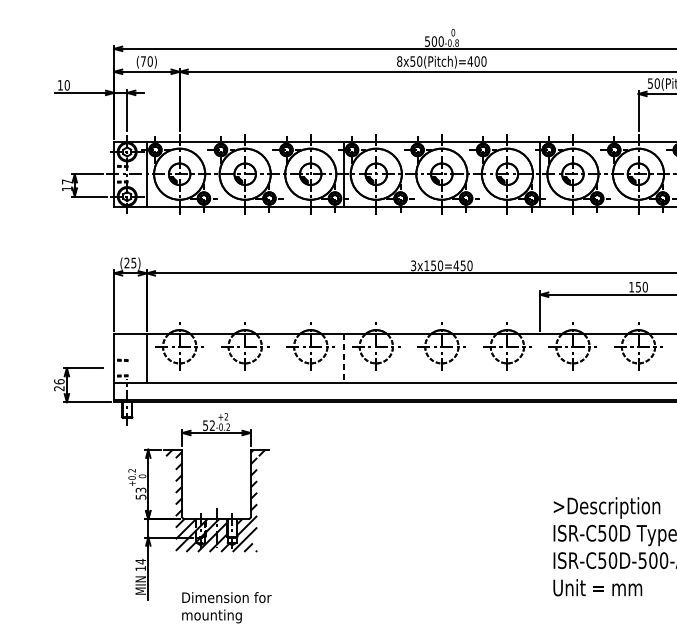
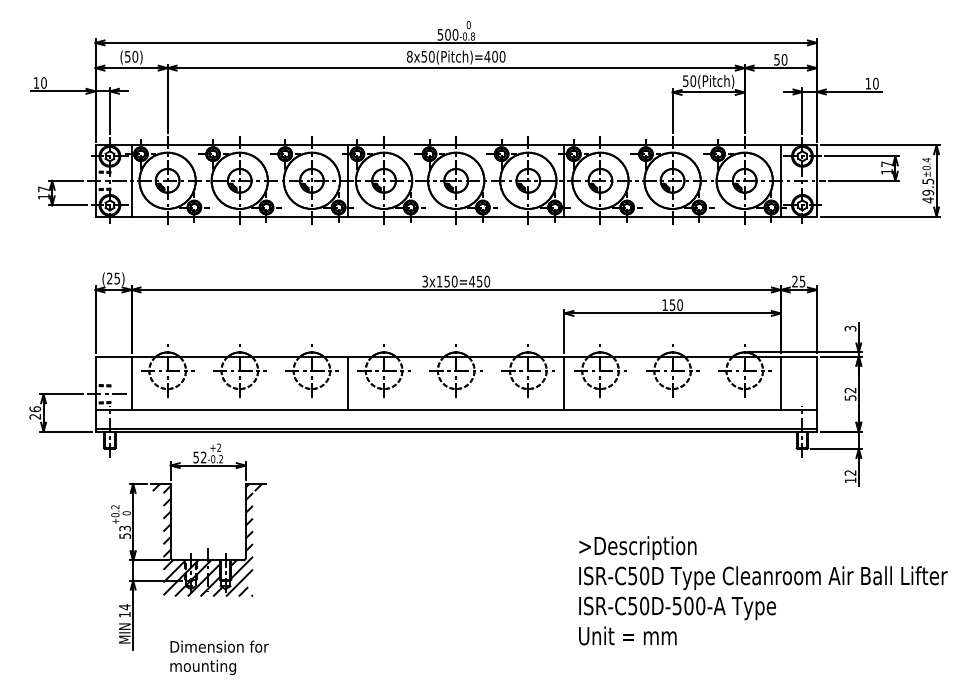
text: (143, 61) -> (127, 56), (70) -> (50)
line: (343, 358) -> (348, 383), dashed -> solid
line: (540, 358) -> (564, 383), added
line: (124, 368) -> (106, 394), added

